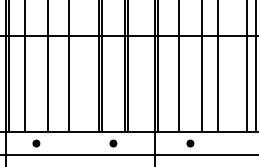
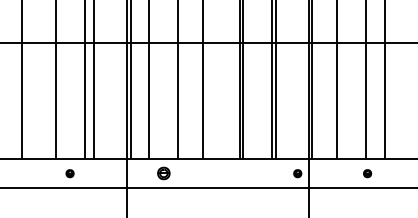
part: (36, 143) -> (163, 173), size x1.6
part: (113, 143) -> (297, 173), moved
part: (190, 143) -> (367, 173), moved

